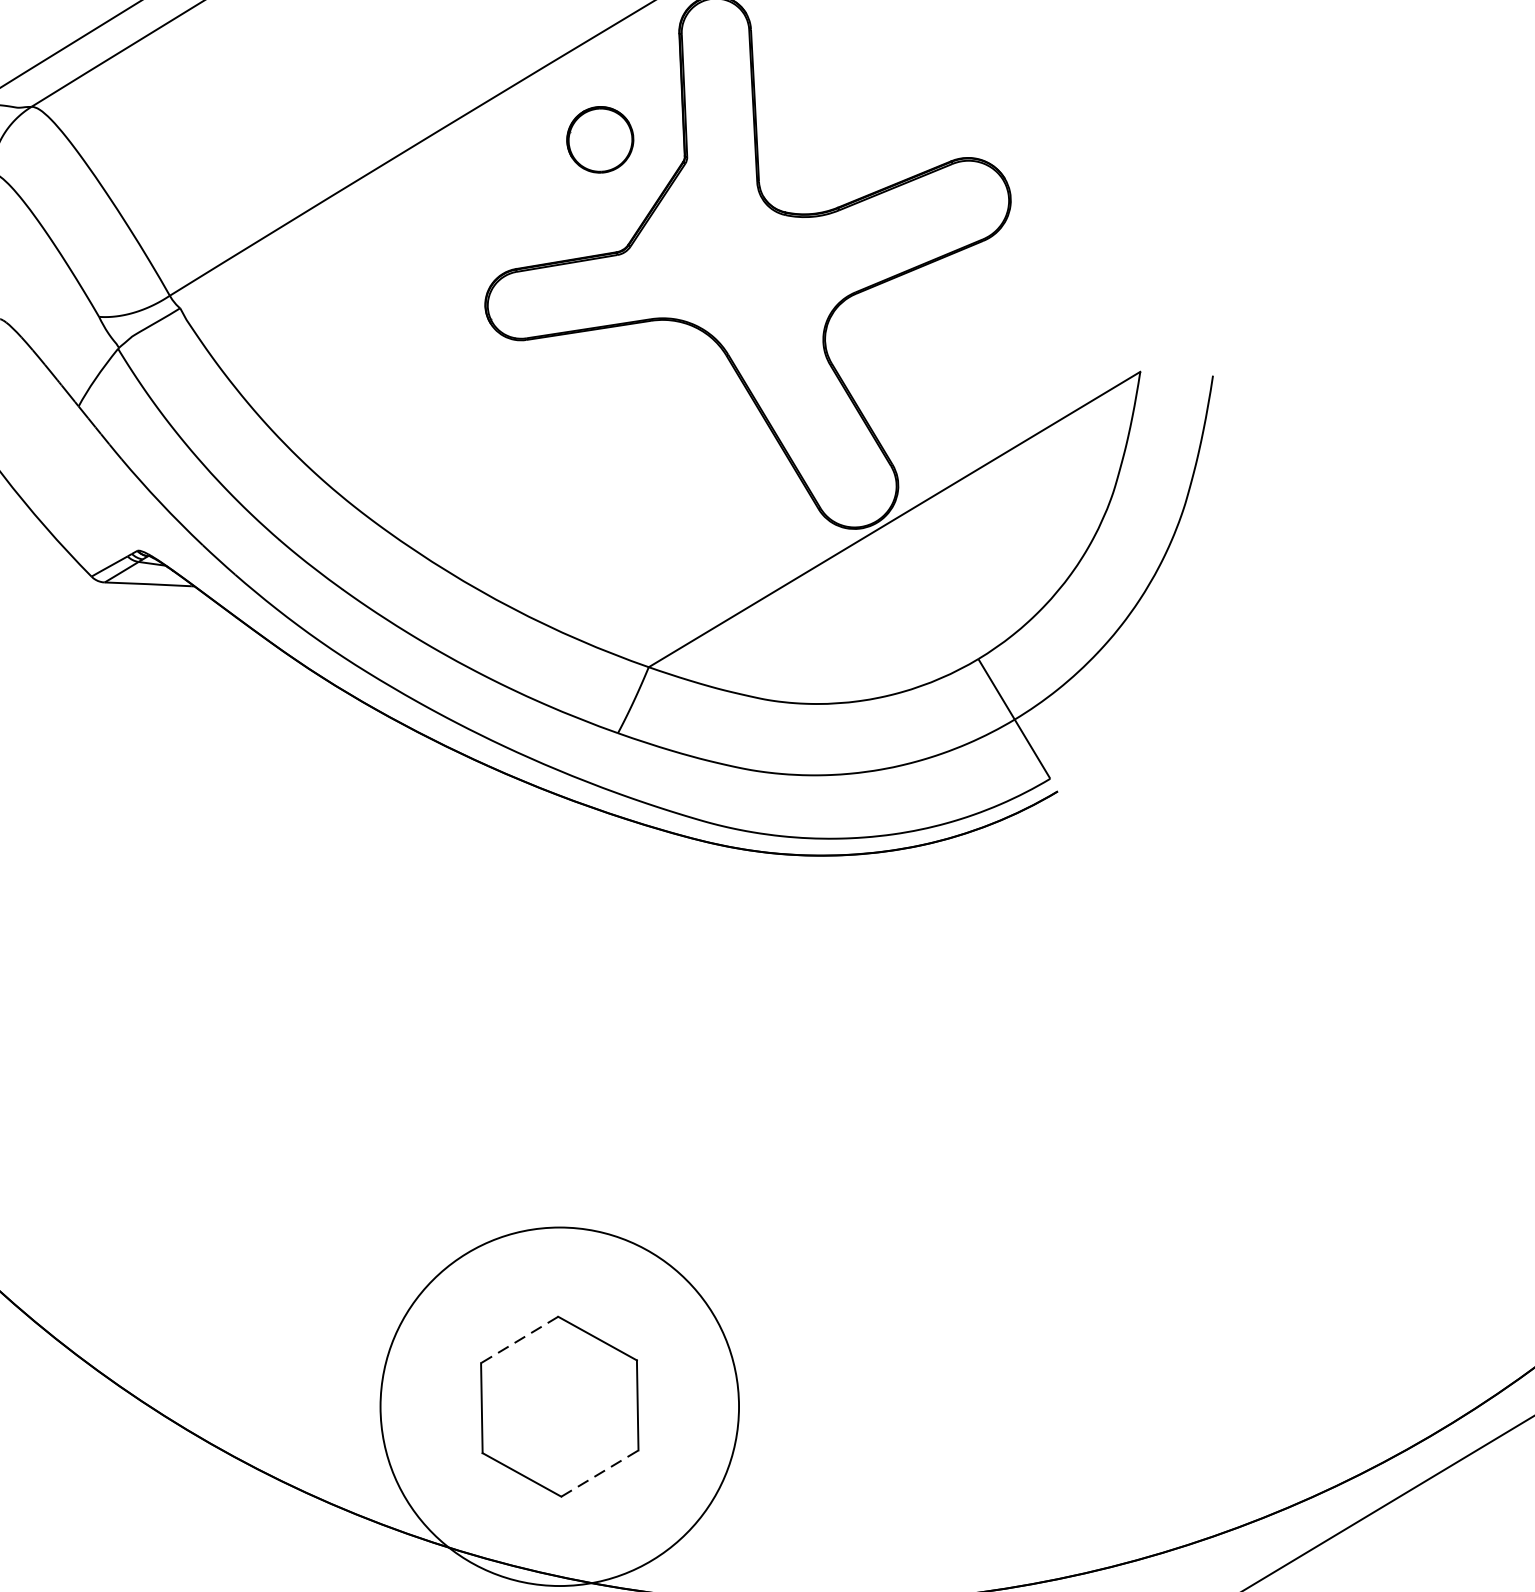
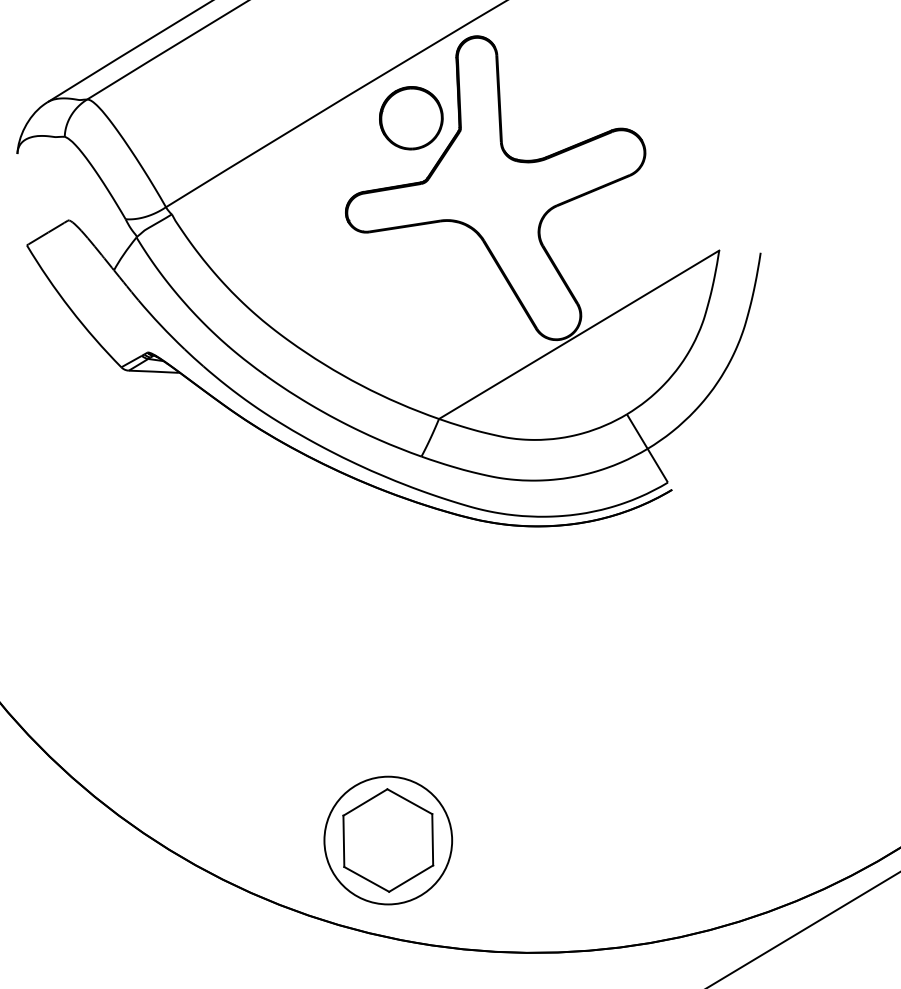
part: (600, 140) -> (411, 118), size x1.67
line: (519, 1339) -> (365, 802), dashed -> solid
circle: (560, 1406) -> (388, 840), size x0.62
line: (600, 1473) -> (411, 878), dashed -> solid

